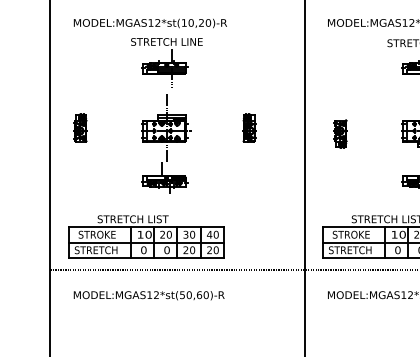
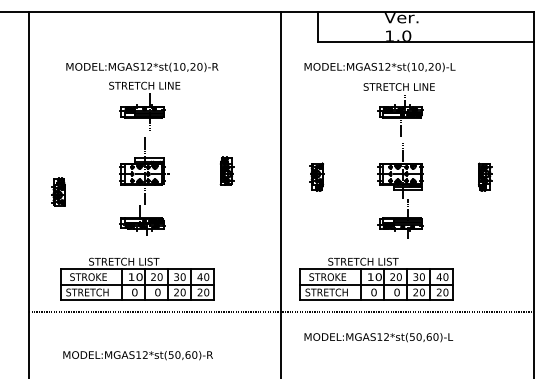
text: (150, 22) -> (142, 66), moved
part: (80, 127) -> (58, 191), moved
part: (146, 236) -> (137, 278), moved
text: (148, 295) -> (137, 355), moved

